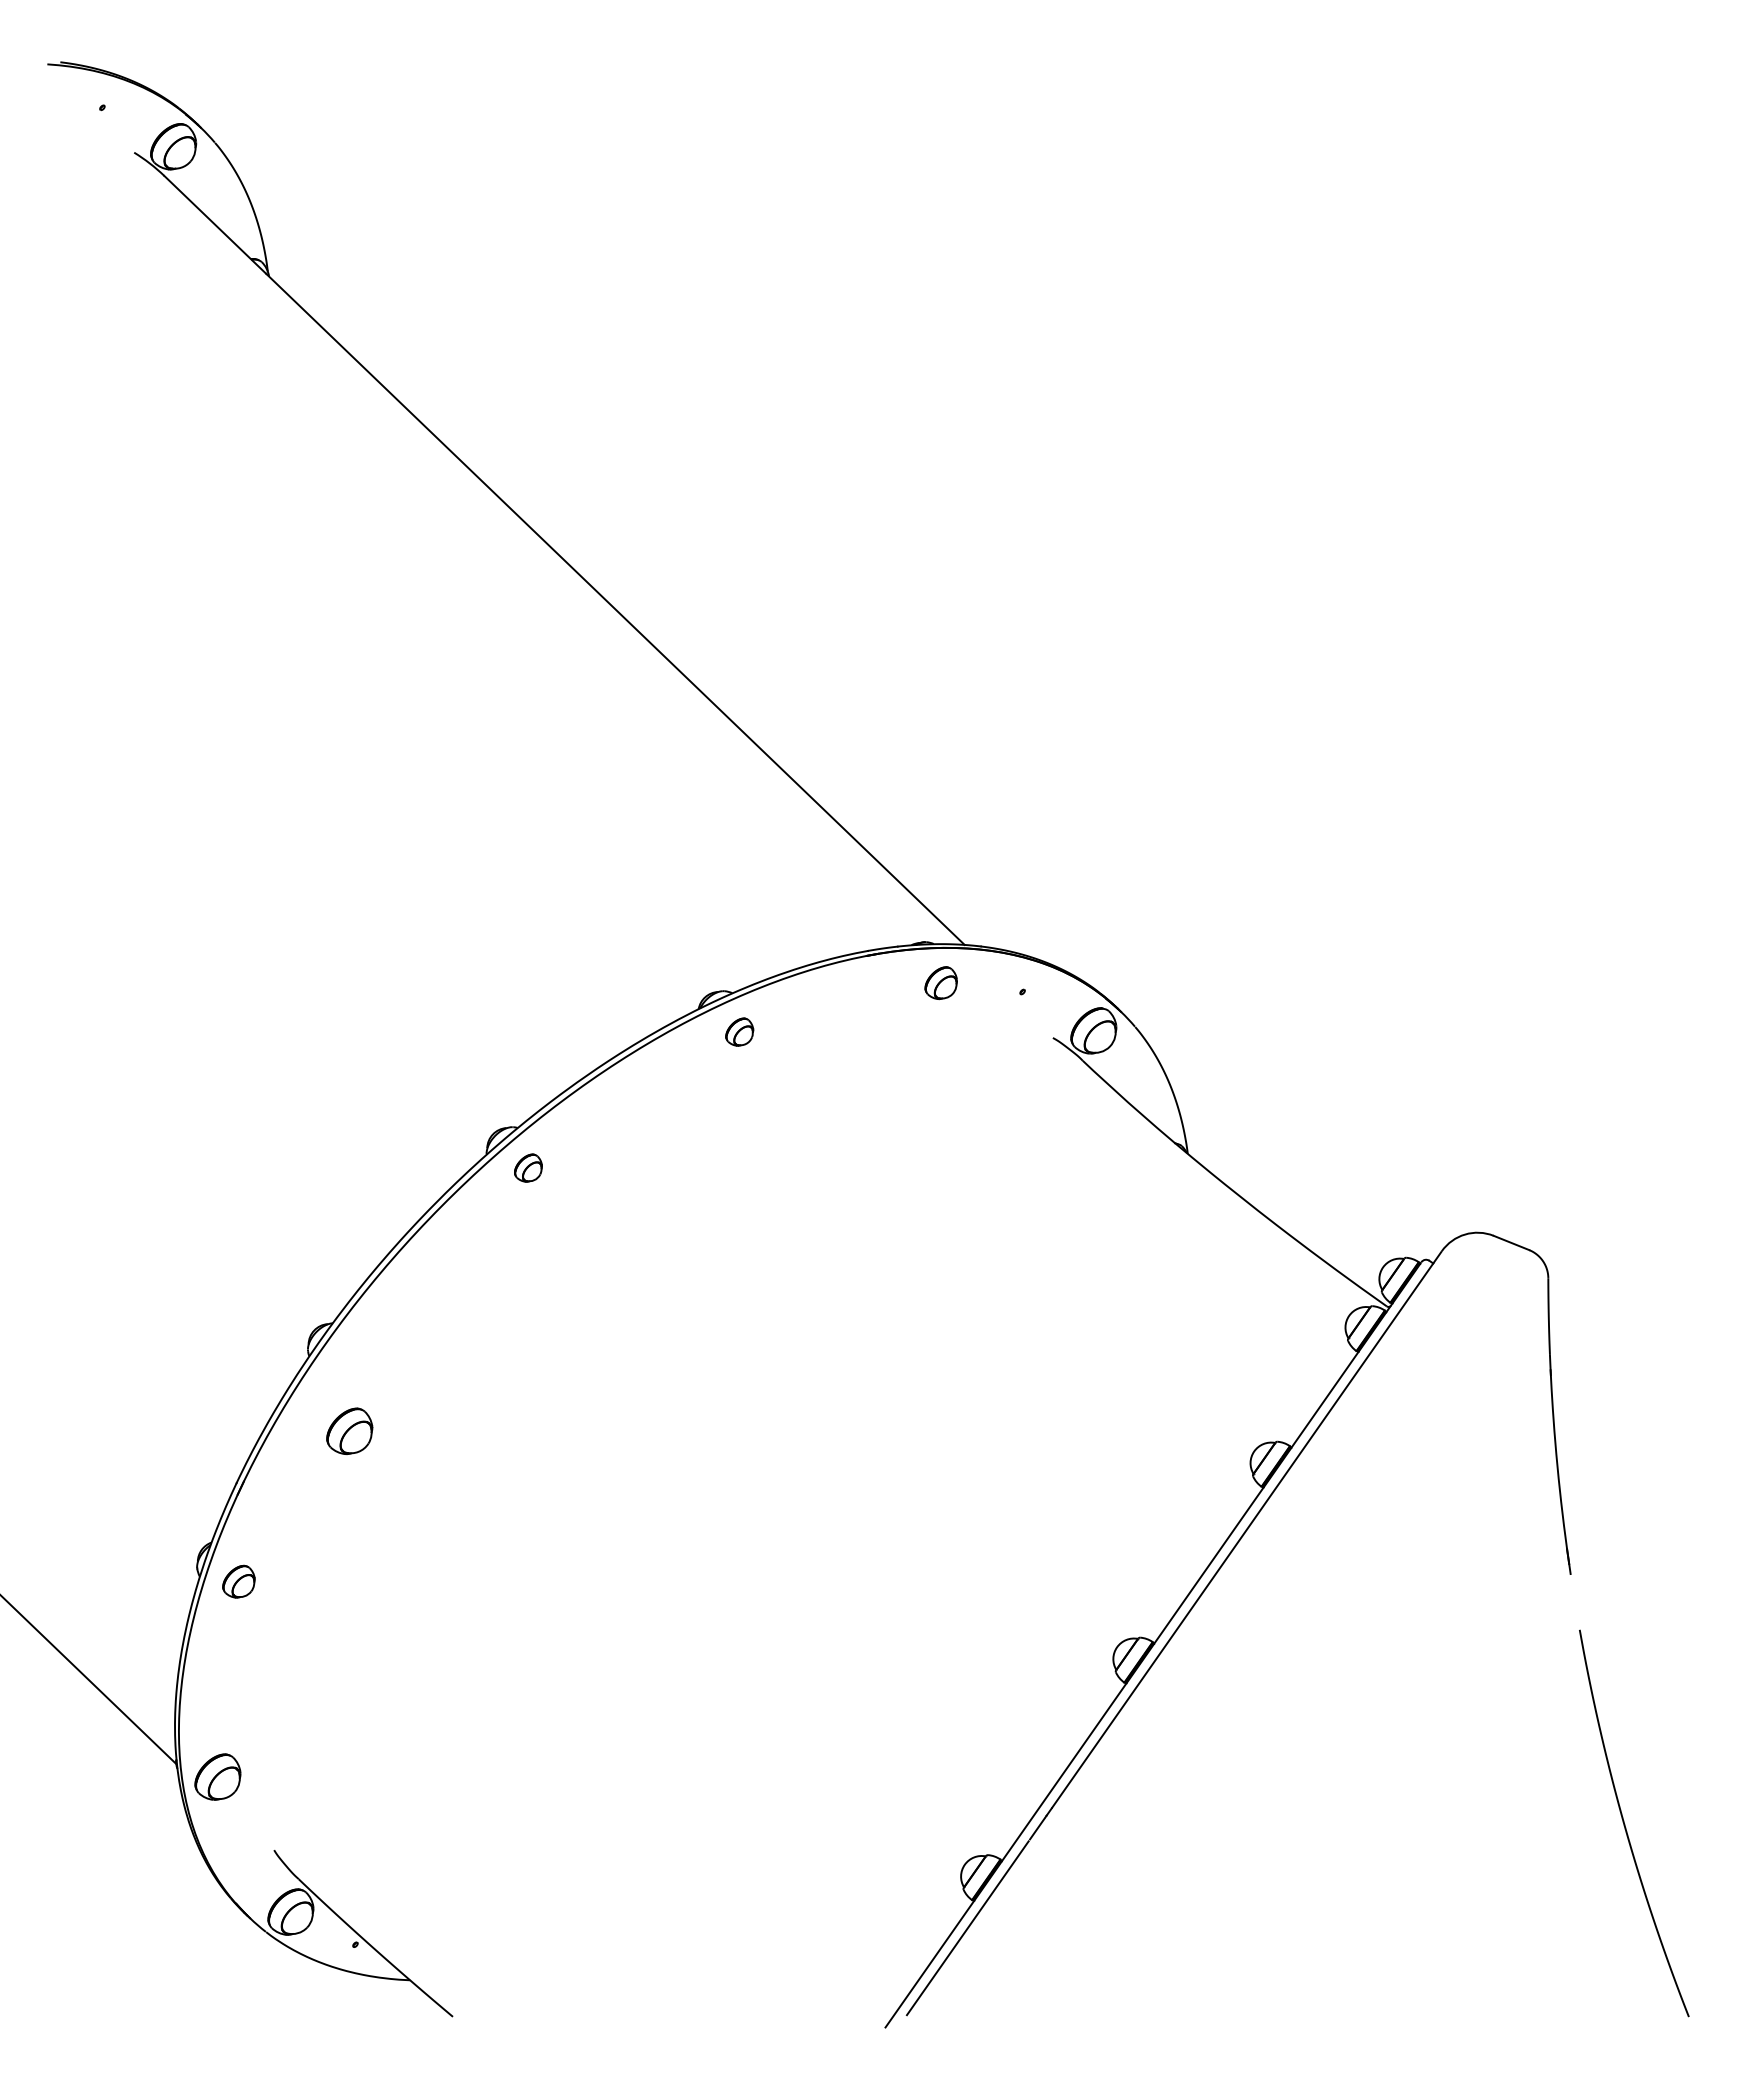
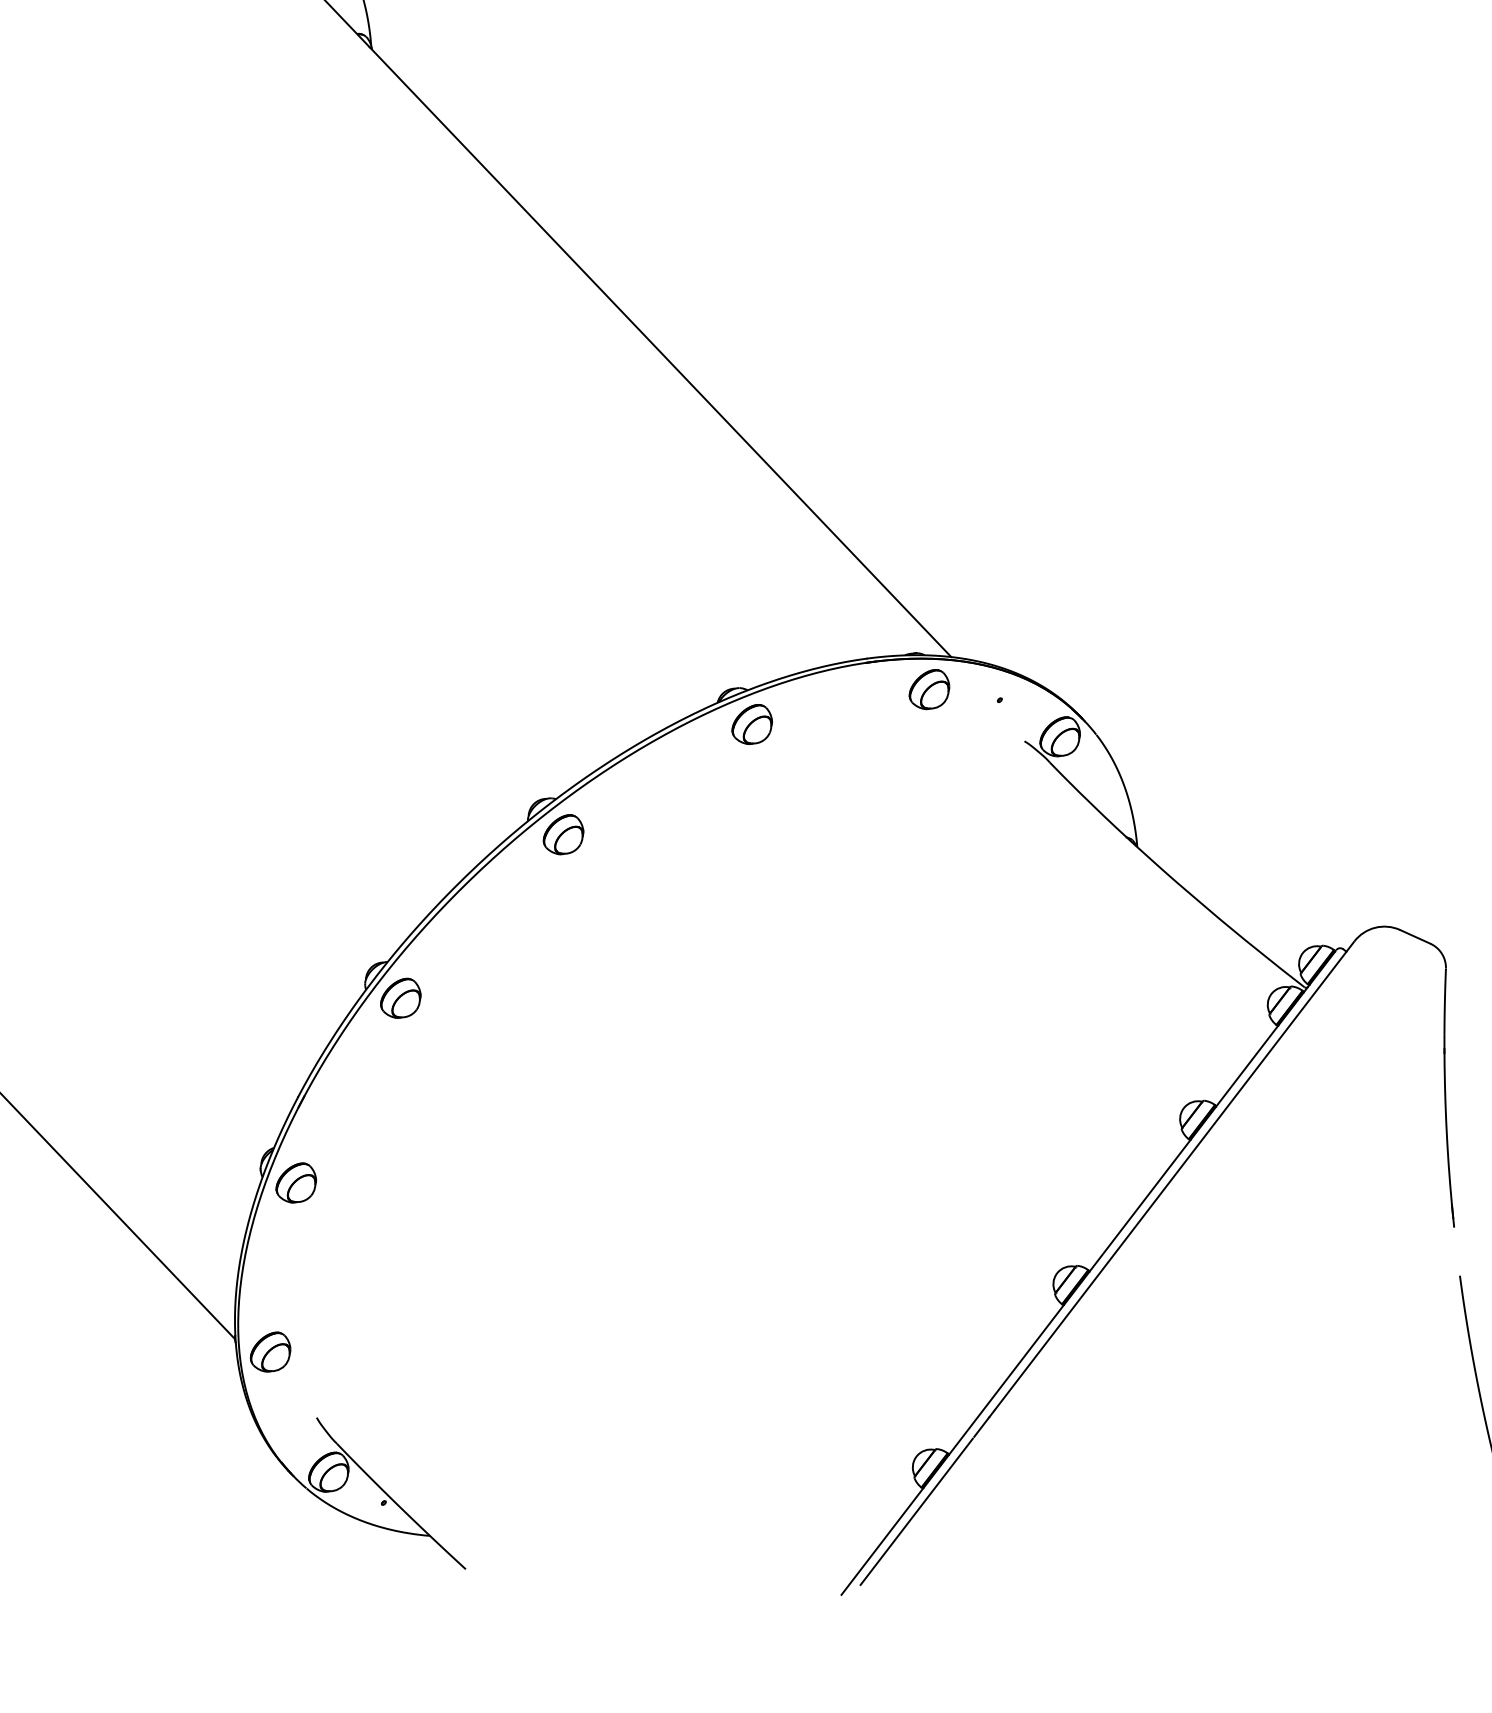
part: (940, 982) -> (928, 688), size x1.43
part: (739, 1031) -> (752, 723), size x1.67
part: (528, 1167) -> (563, 833), size x1.67
part: (349, 1430) -> (400, 997), moved
part: (238, 1581) -> (295, 1182), size x1.43

